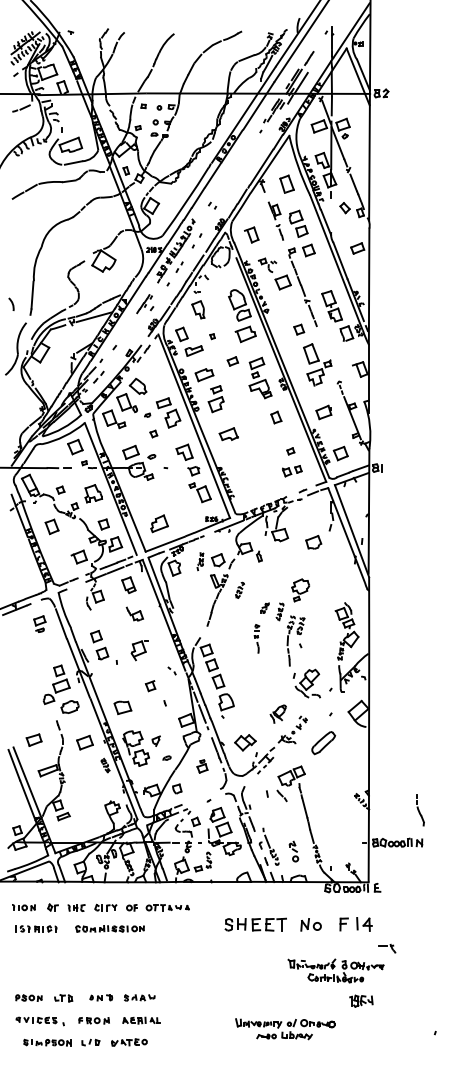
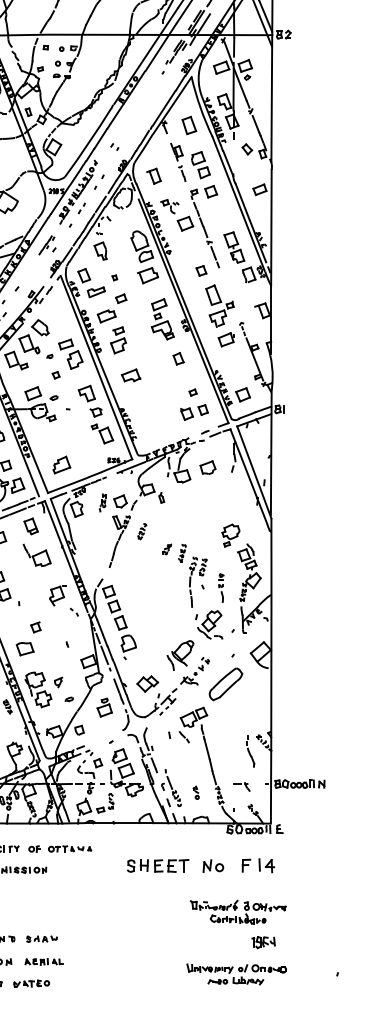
part: (232, 361) -> (120, 298), moved
part: (323, 412) -> (225, 339), moved
part: (292, 470) -> (194, 411), size x1.43
part: (313, 542) -> (207, 467), moved
part: (300, 590) -> (230, 535), moved
part: (134, 613) -> (36, 554), size x1.67
part: (256, 638) -> (220, 587), moved
part: (139, 650) -> (57, 595), moved
part: (150, 686) -> (35, 627), moved
part: (278, 713) -> (180, 654), size x1.67
part: (323, 742) -> (225, 683), size x1.43
part: (202, 766) -> (104, 707), size x1.43
part: (420, 810) -> (250, 751), moved
part: (293, 851) -> (195, 792), size x0.62
part: (387, 948) -> (241, 786), moved
part: (285, 1029) -> (236, 974), moved

